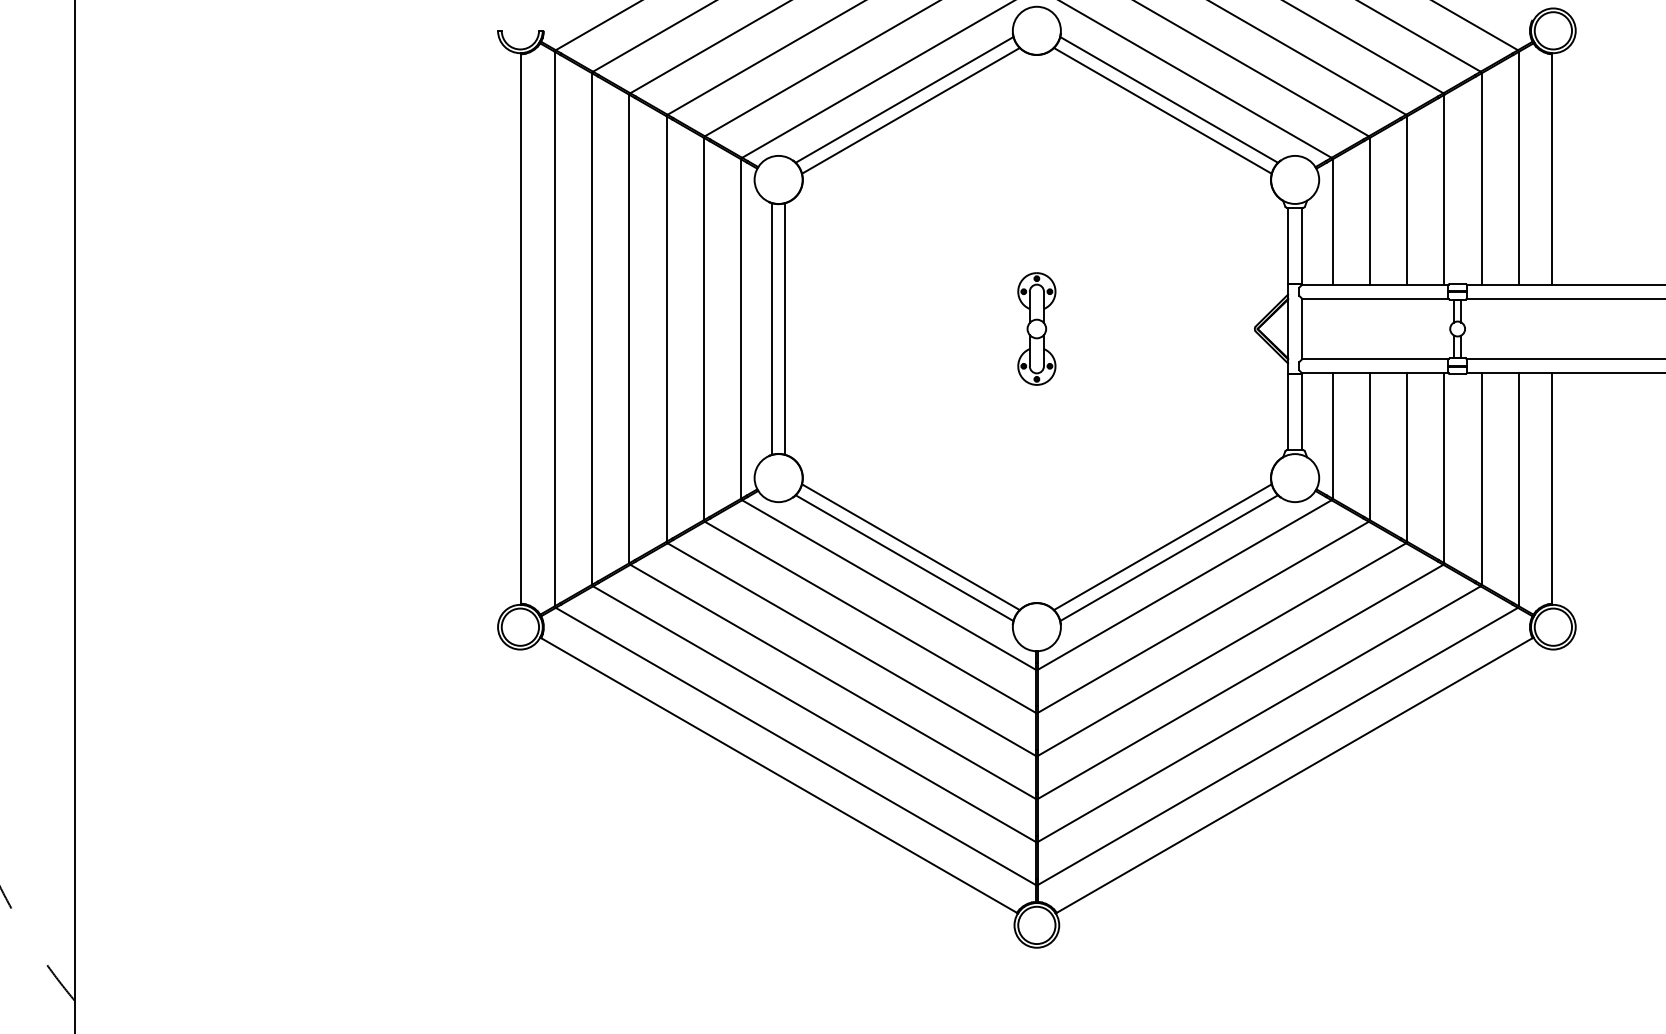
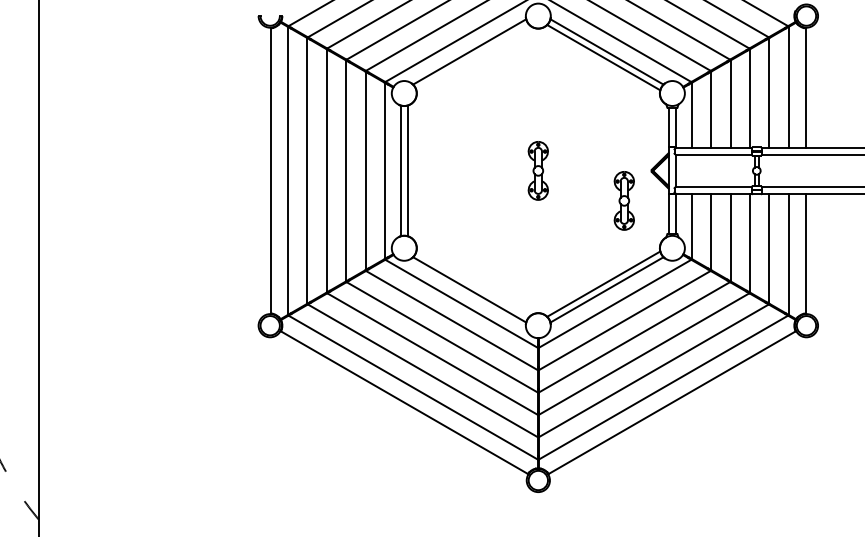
line: (910, 110) -> (472, 57), removed
part: (1200, 386) -> (623, 200), added
line: (910, 545) -> (472, 283), removed

